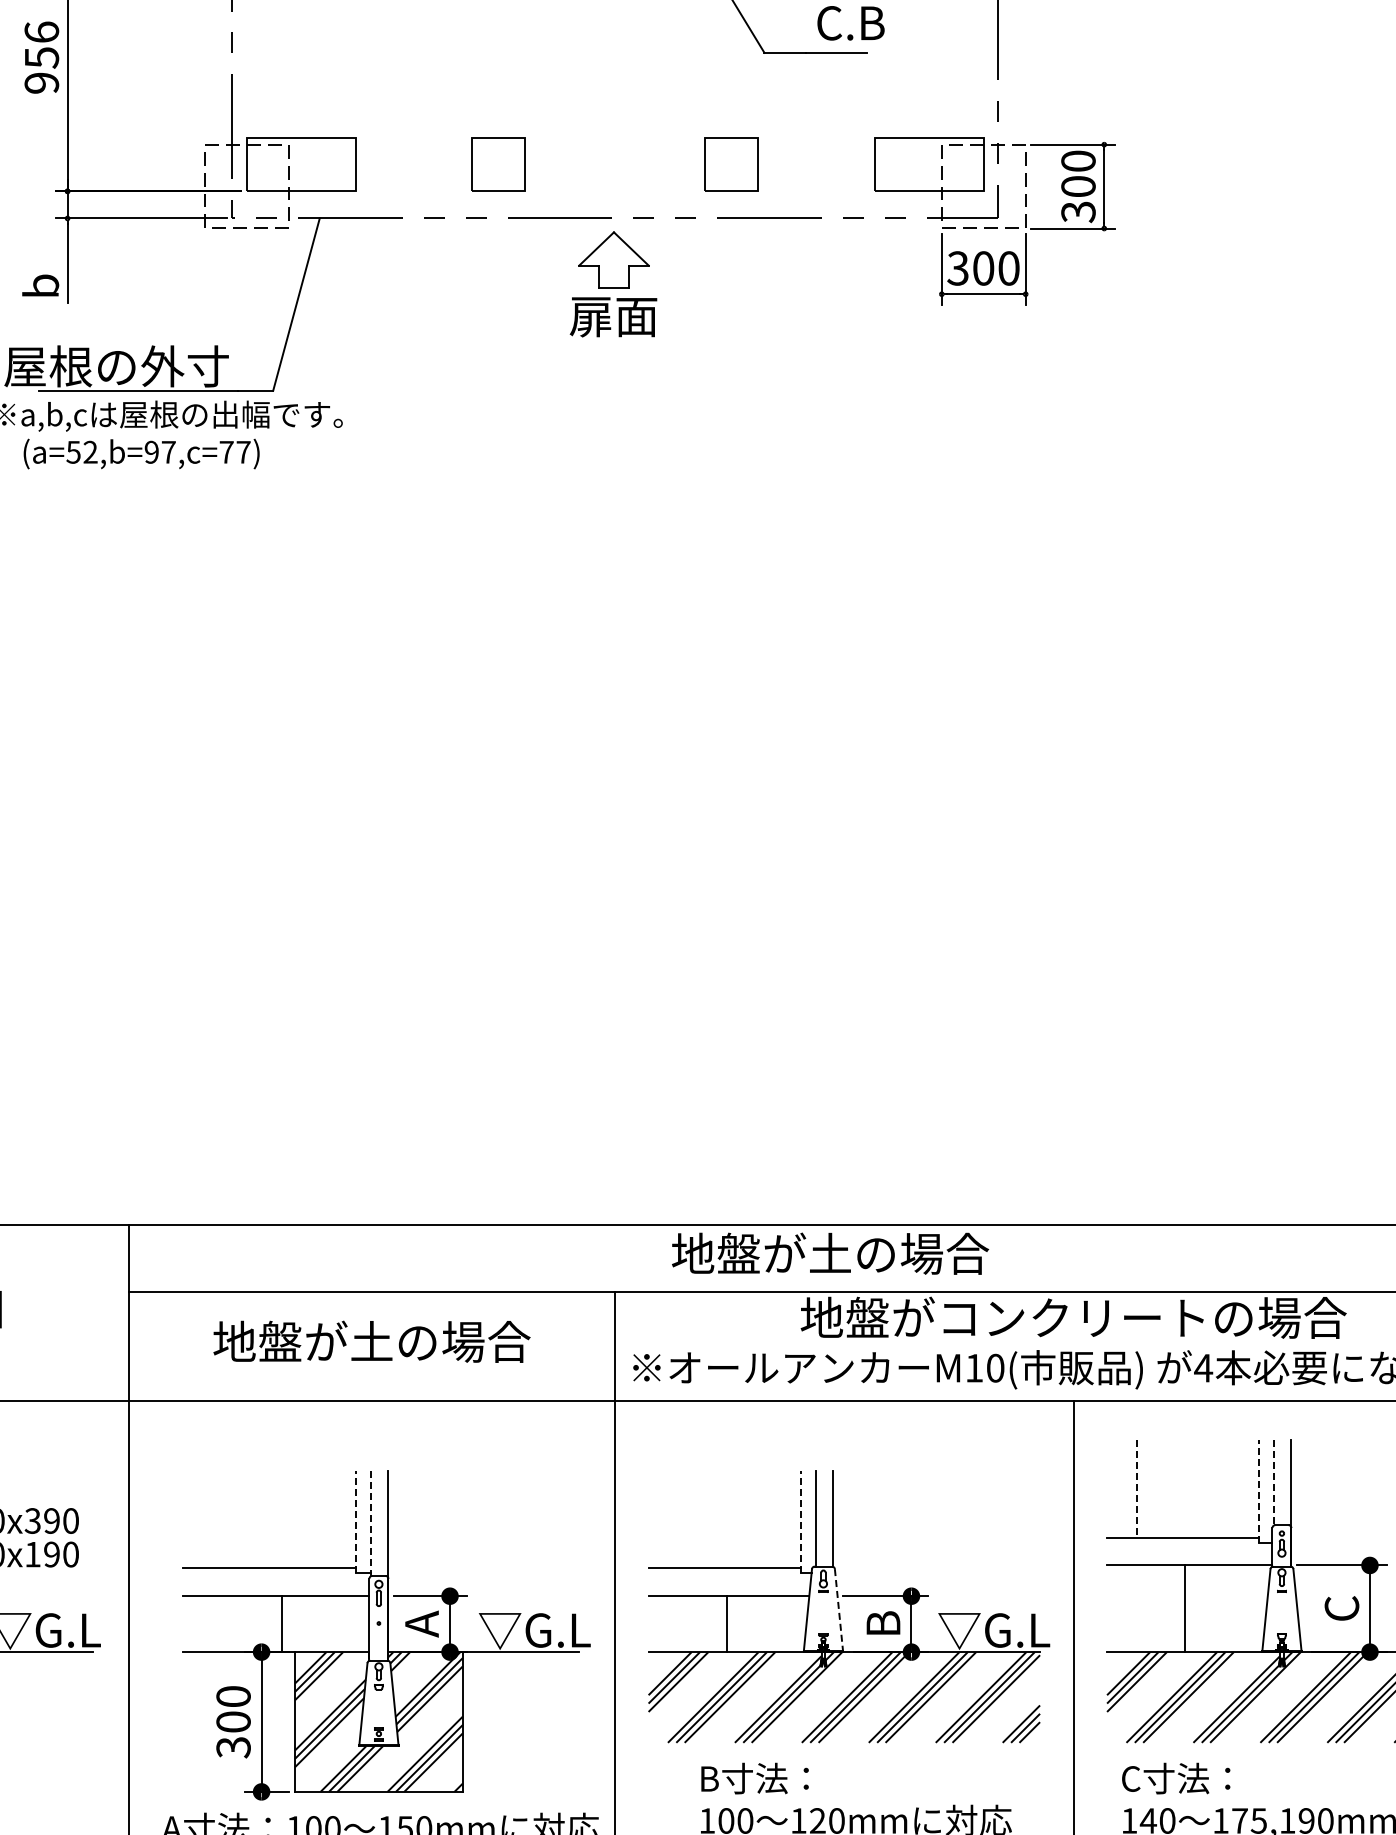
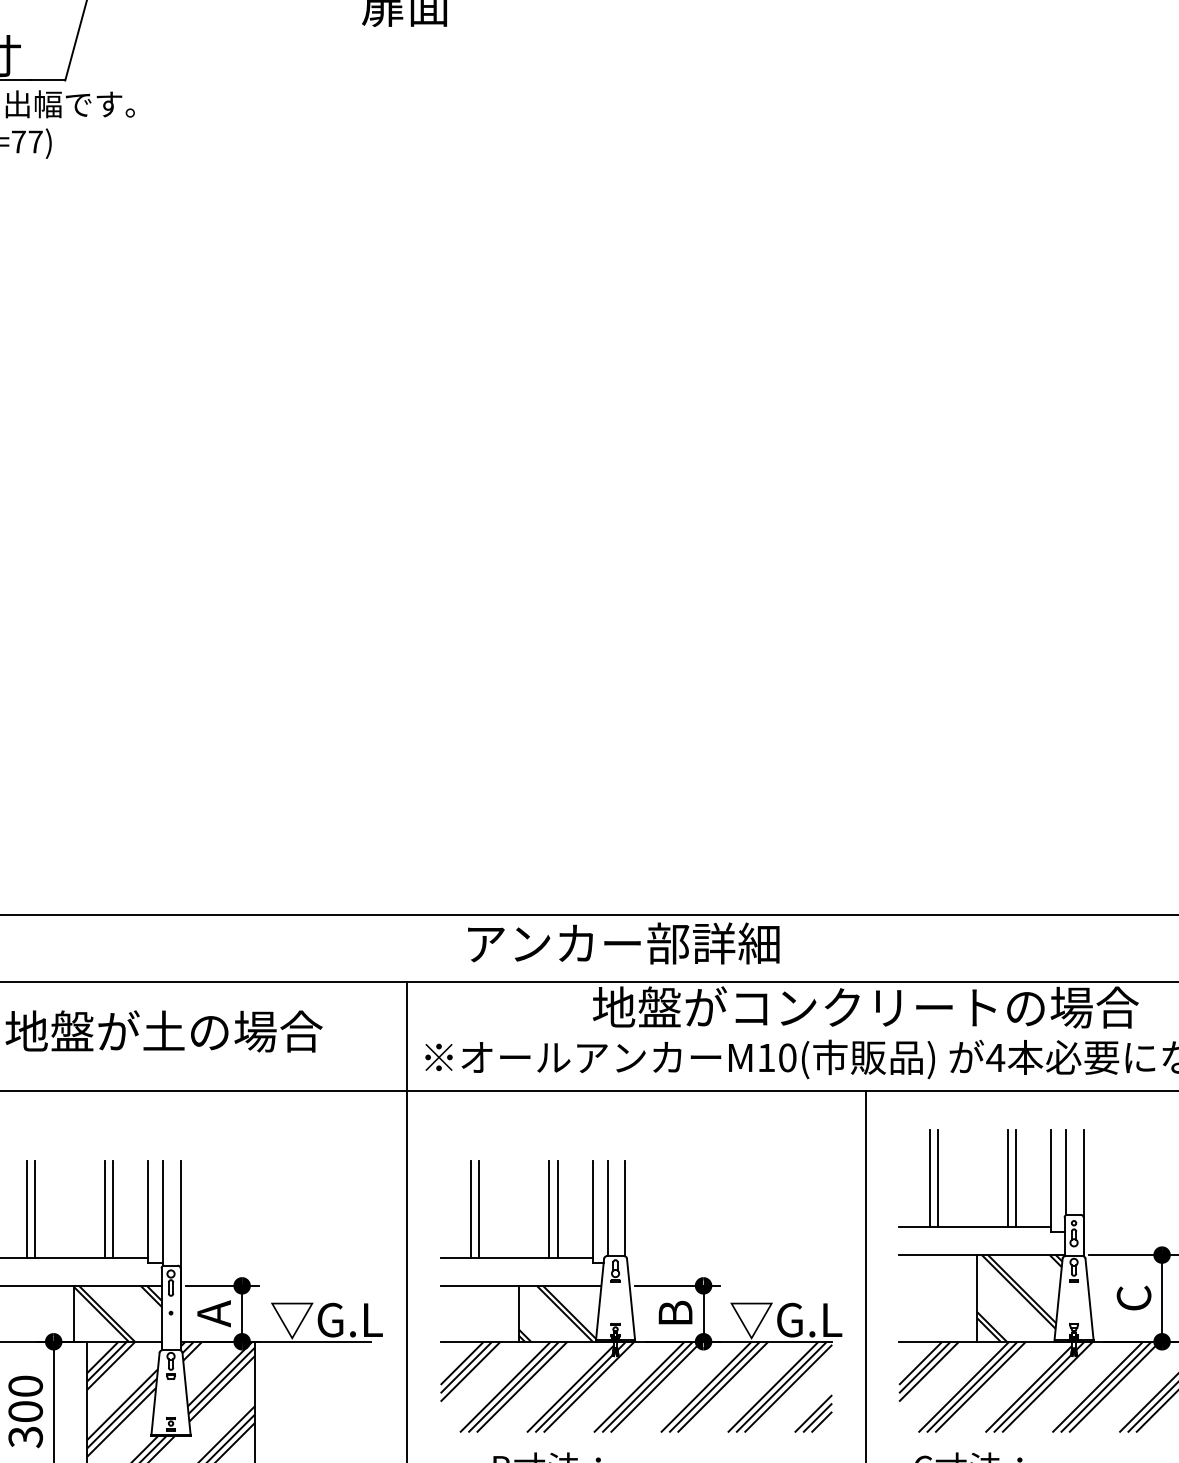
text: (830, 1253) -> (622, 943), 地盤が土の場合 -> アンカー部詳細
line: (1274, 1483) -> (1066, 1173), dashed -> solid
line: (1137, 1488) -> (929, 1178), dashed -> solid
line: (1145, 1488) -> (937, 1178), added
line: (1215, 1488) -> (1007, 1178), added
line: (1224, 1488) -> (1016, 1178), added
line: (1259, 1491) -> (1051, 1181), dashed -> solid
line: (234, 1519) -> (26, 1209), added
line: (242, 1519) -> (34, 1209), added
line: (312, 1519) -> (104, 1209), added
line: (321, 1519) -> (113, 1209), added
line: (678, 1519) -> (470, 1209), added
line: (687, 1519) -> (479, 1209), added
line: (757, 1519) -> (549, 1209), added
line: (765, 1519) -> (557, 1209), added
line: (356, 1521) -> (148, 1211), dashed -> solid
line: (800, 1521) -> (592, 1211), dashed -> solid
line: (371, 1524) -> (163, 1214), dashed -> solid
hatch: (1227, 1608) -> (1019, 1298), added
line: (839, 1610) -> (631, 1300), dashed -> solid
hatch: (325, 1624) -> (117, 1314), added
hatch: (765, 1624) -> (557, 1314), added

